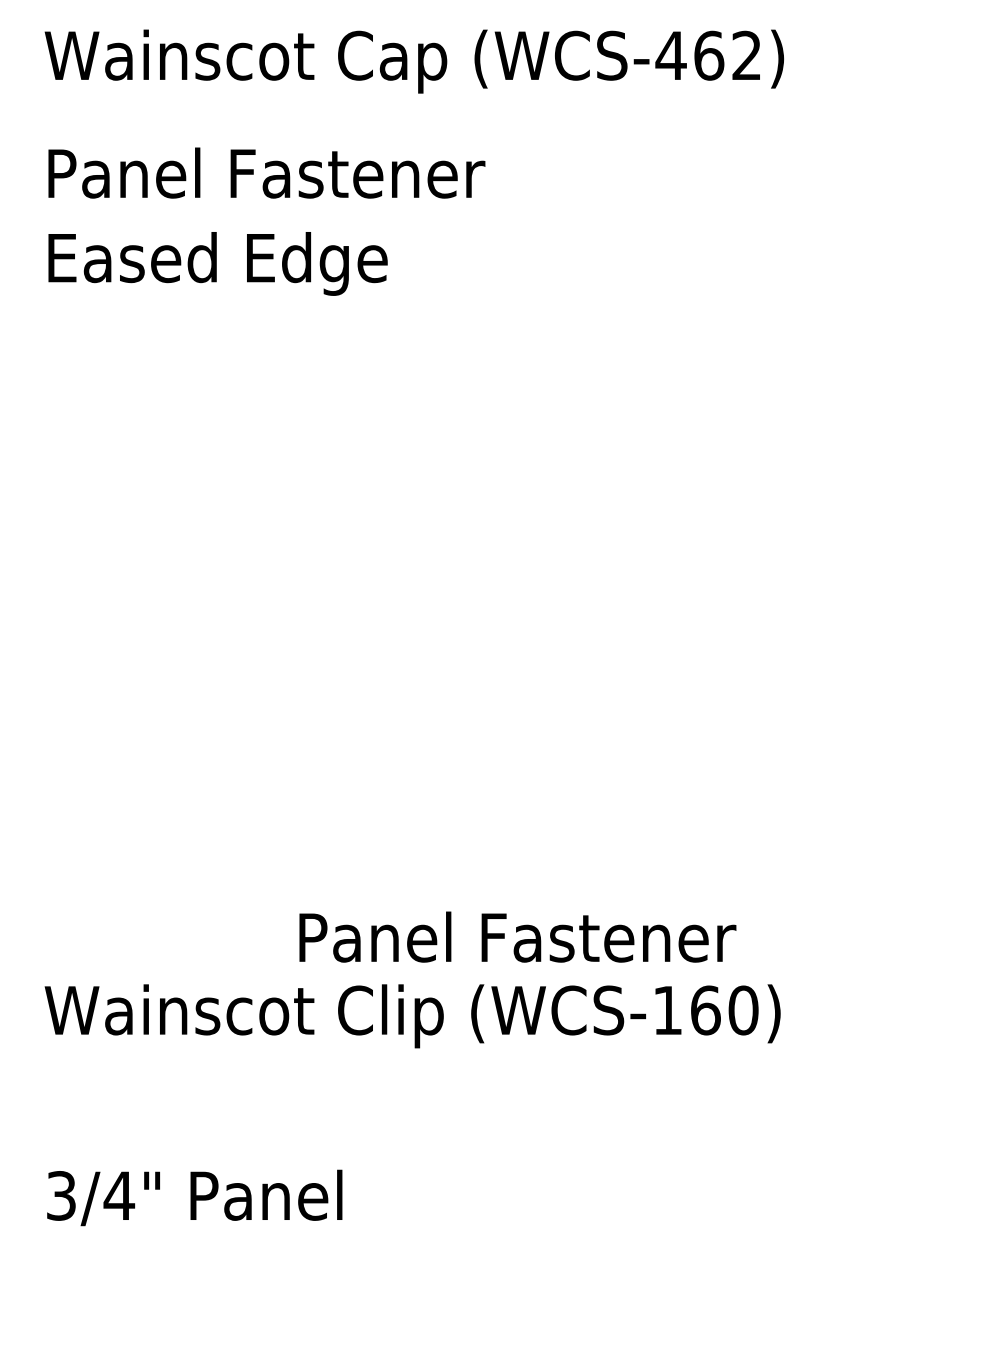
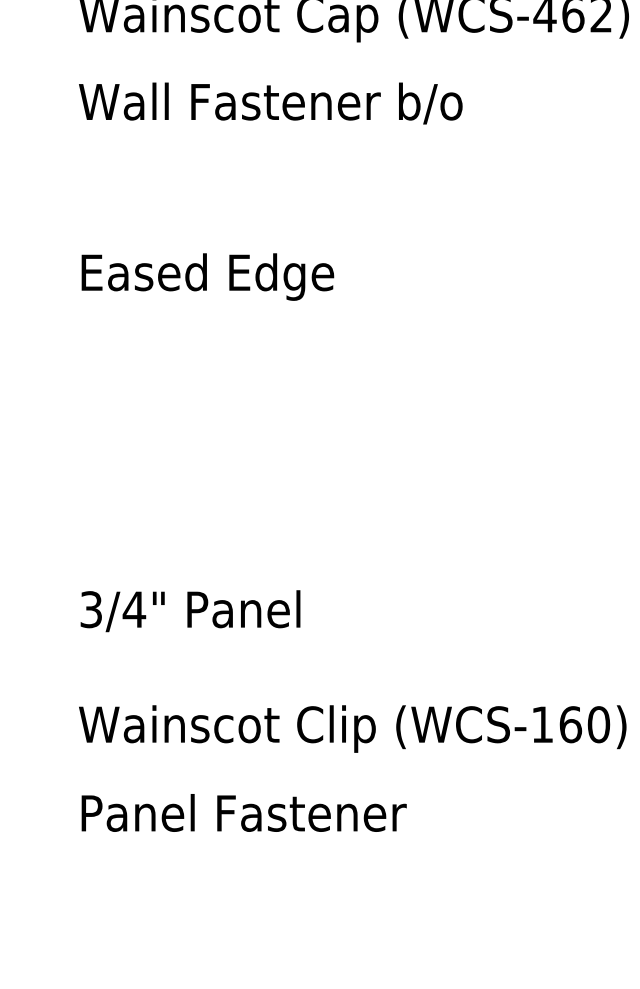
text: (302, 175) -> (270, 103), Panel Fastener -> Wall Fastener b/o
text: (217, 263) -> (207, 276), moved
text: (517, 936) -> (243, 812), moved
text: (194, 1197) -> (190, 610), moved

